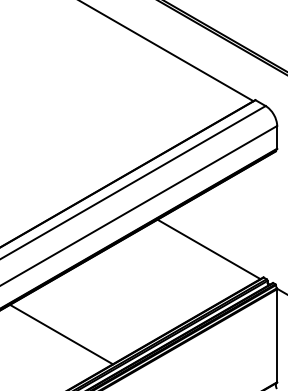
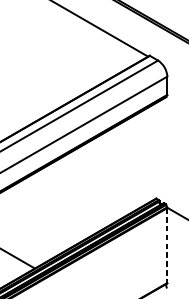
line: (208, 249) -> (111, 176), removed
line: (277, 335) -> (167, 245), solid -> dashed

